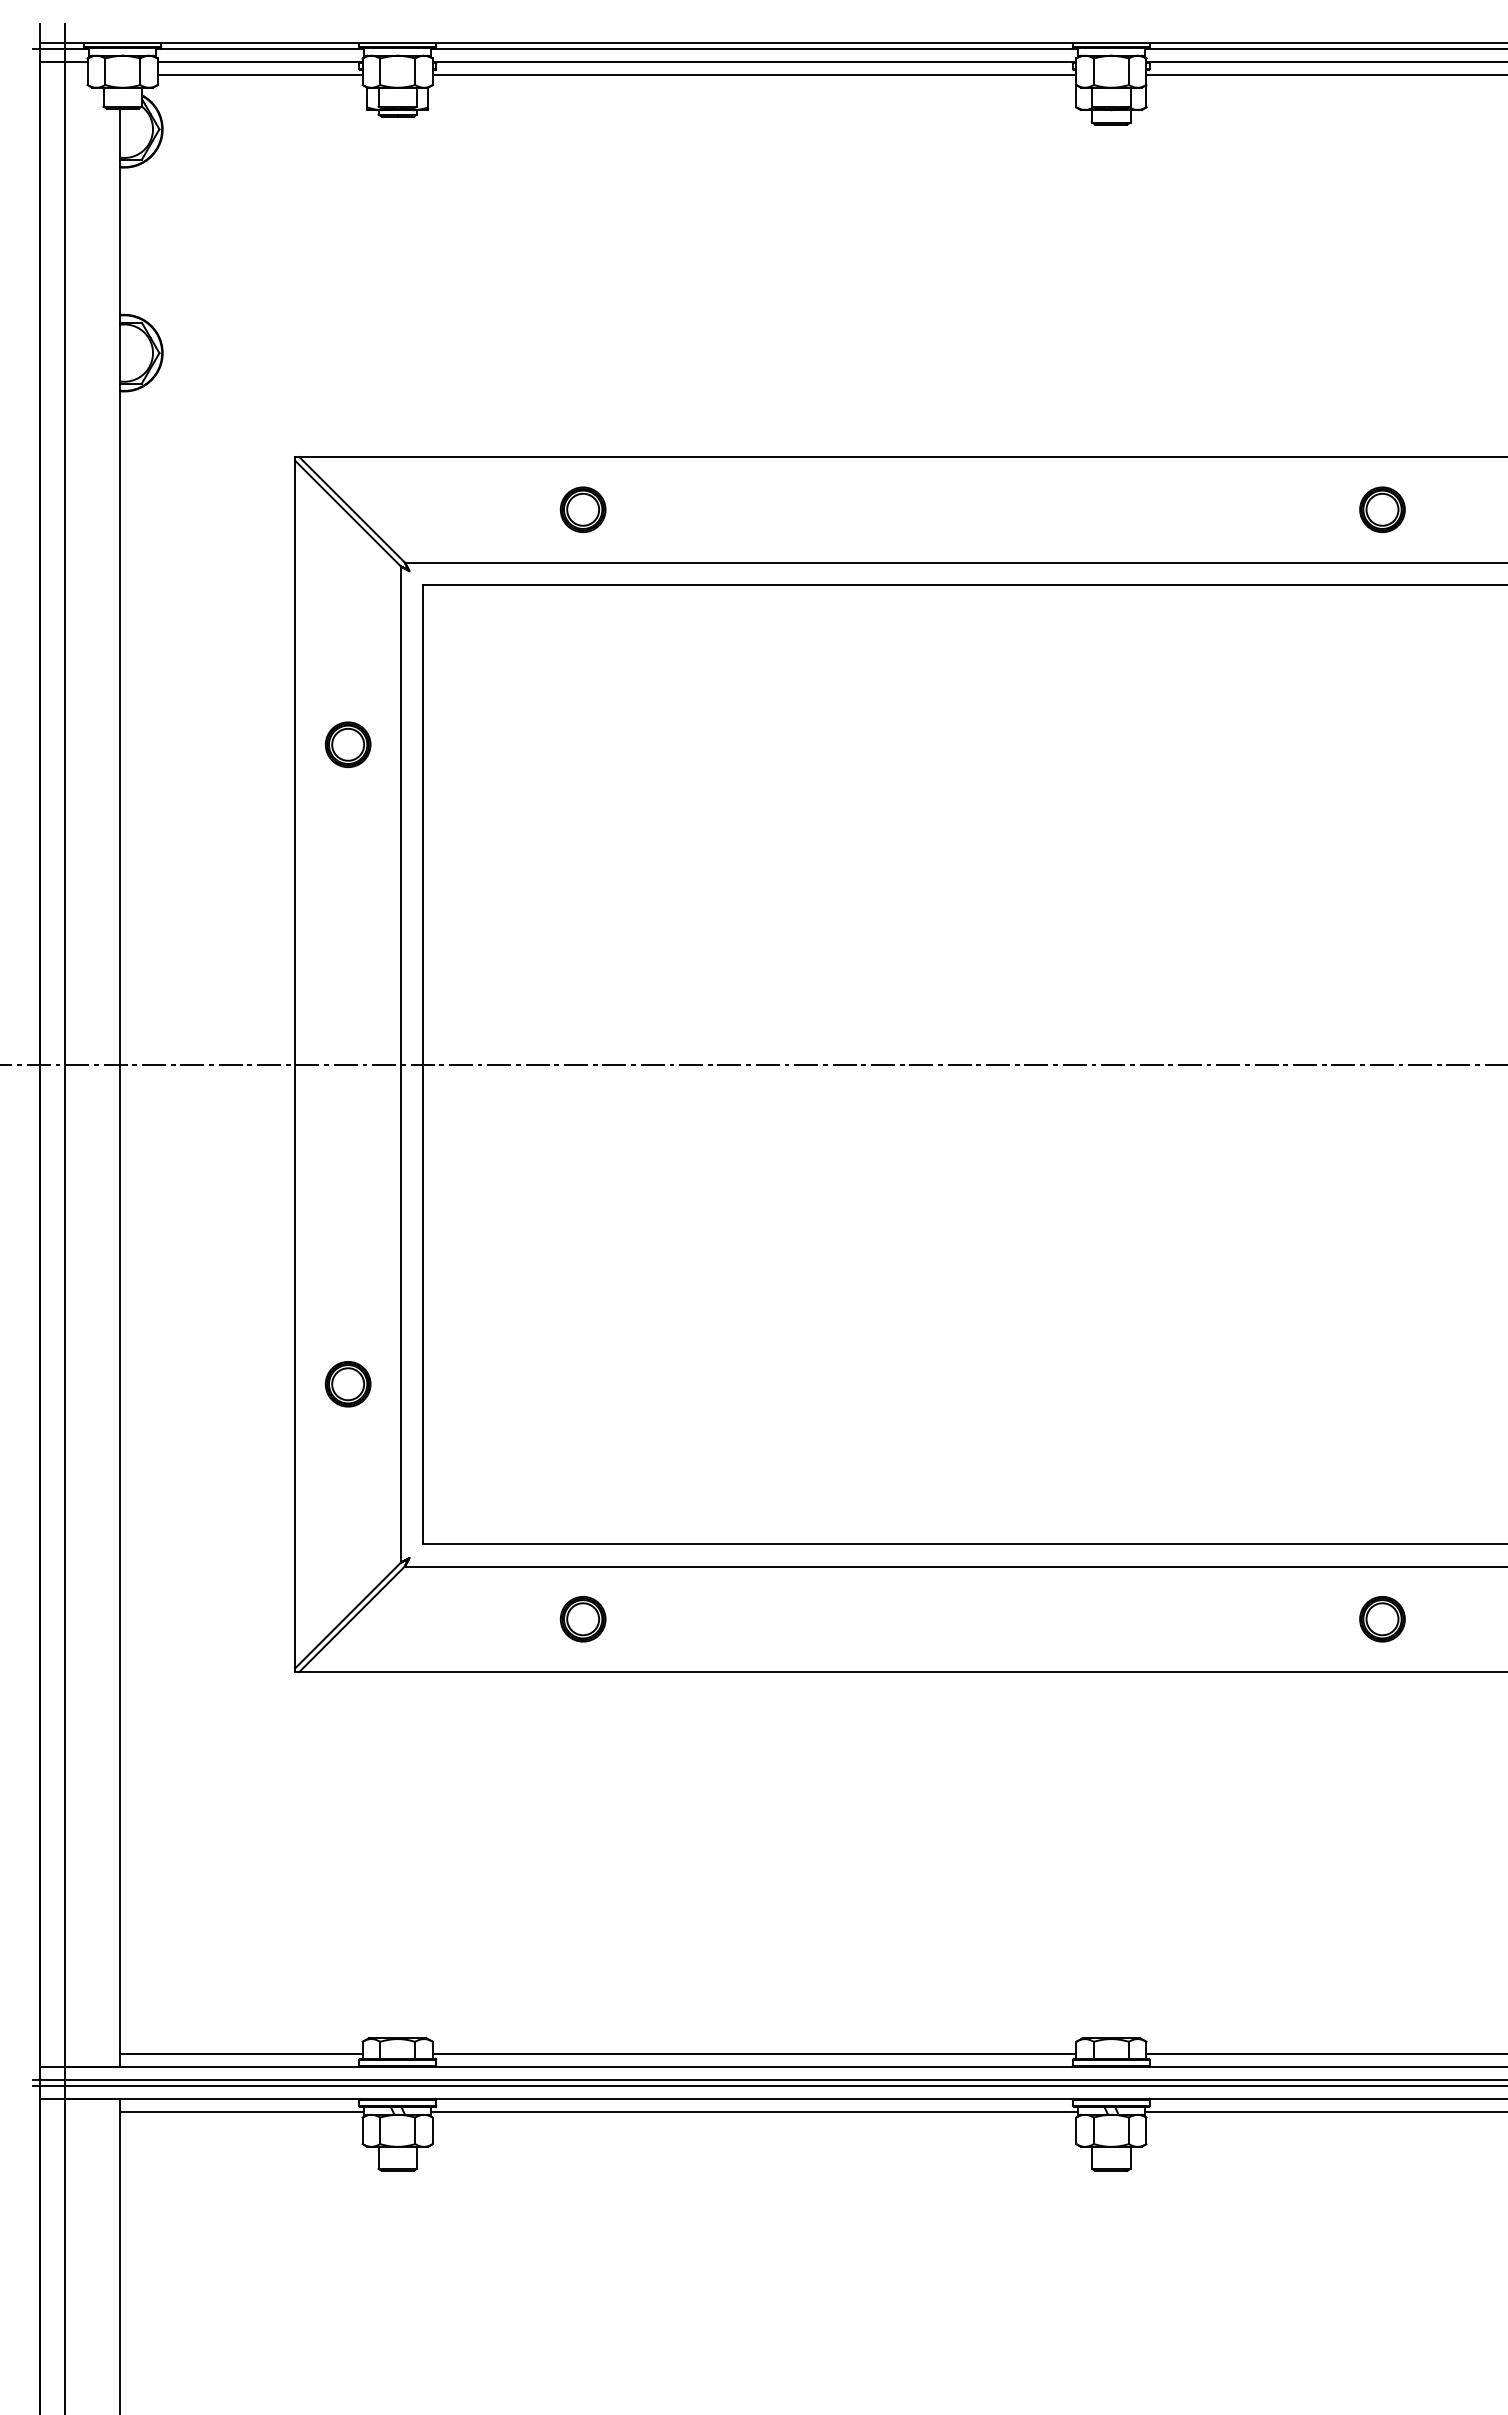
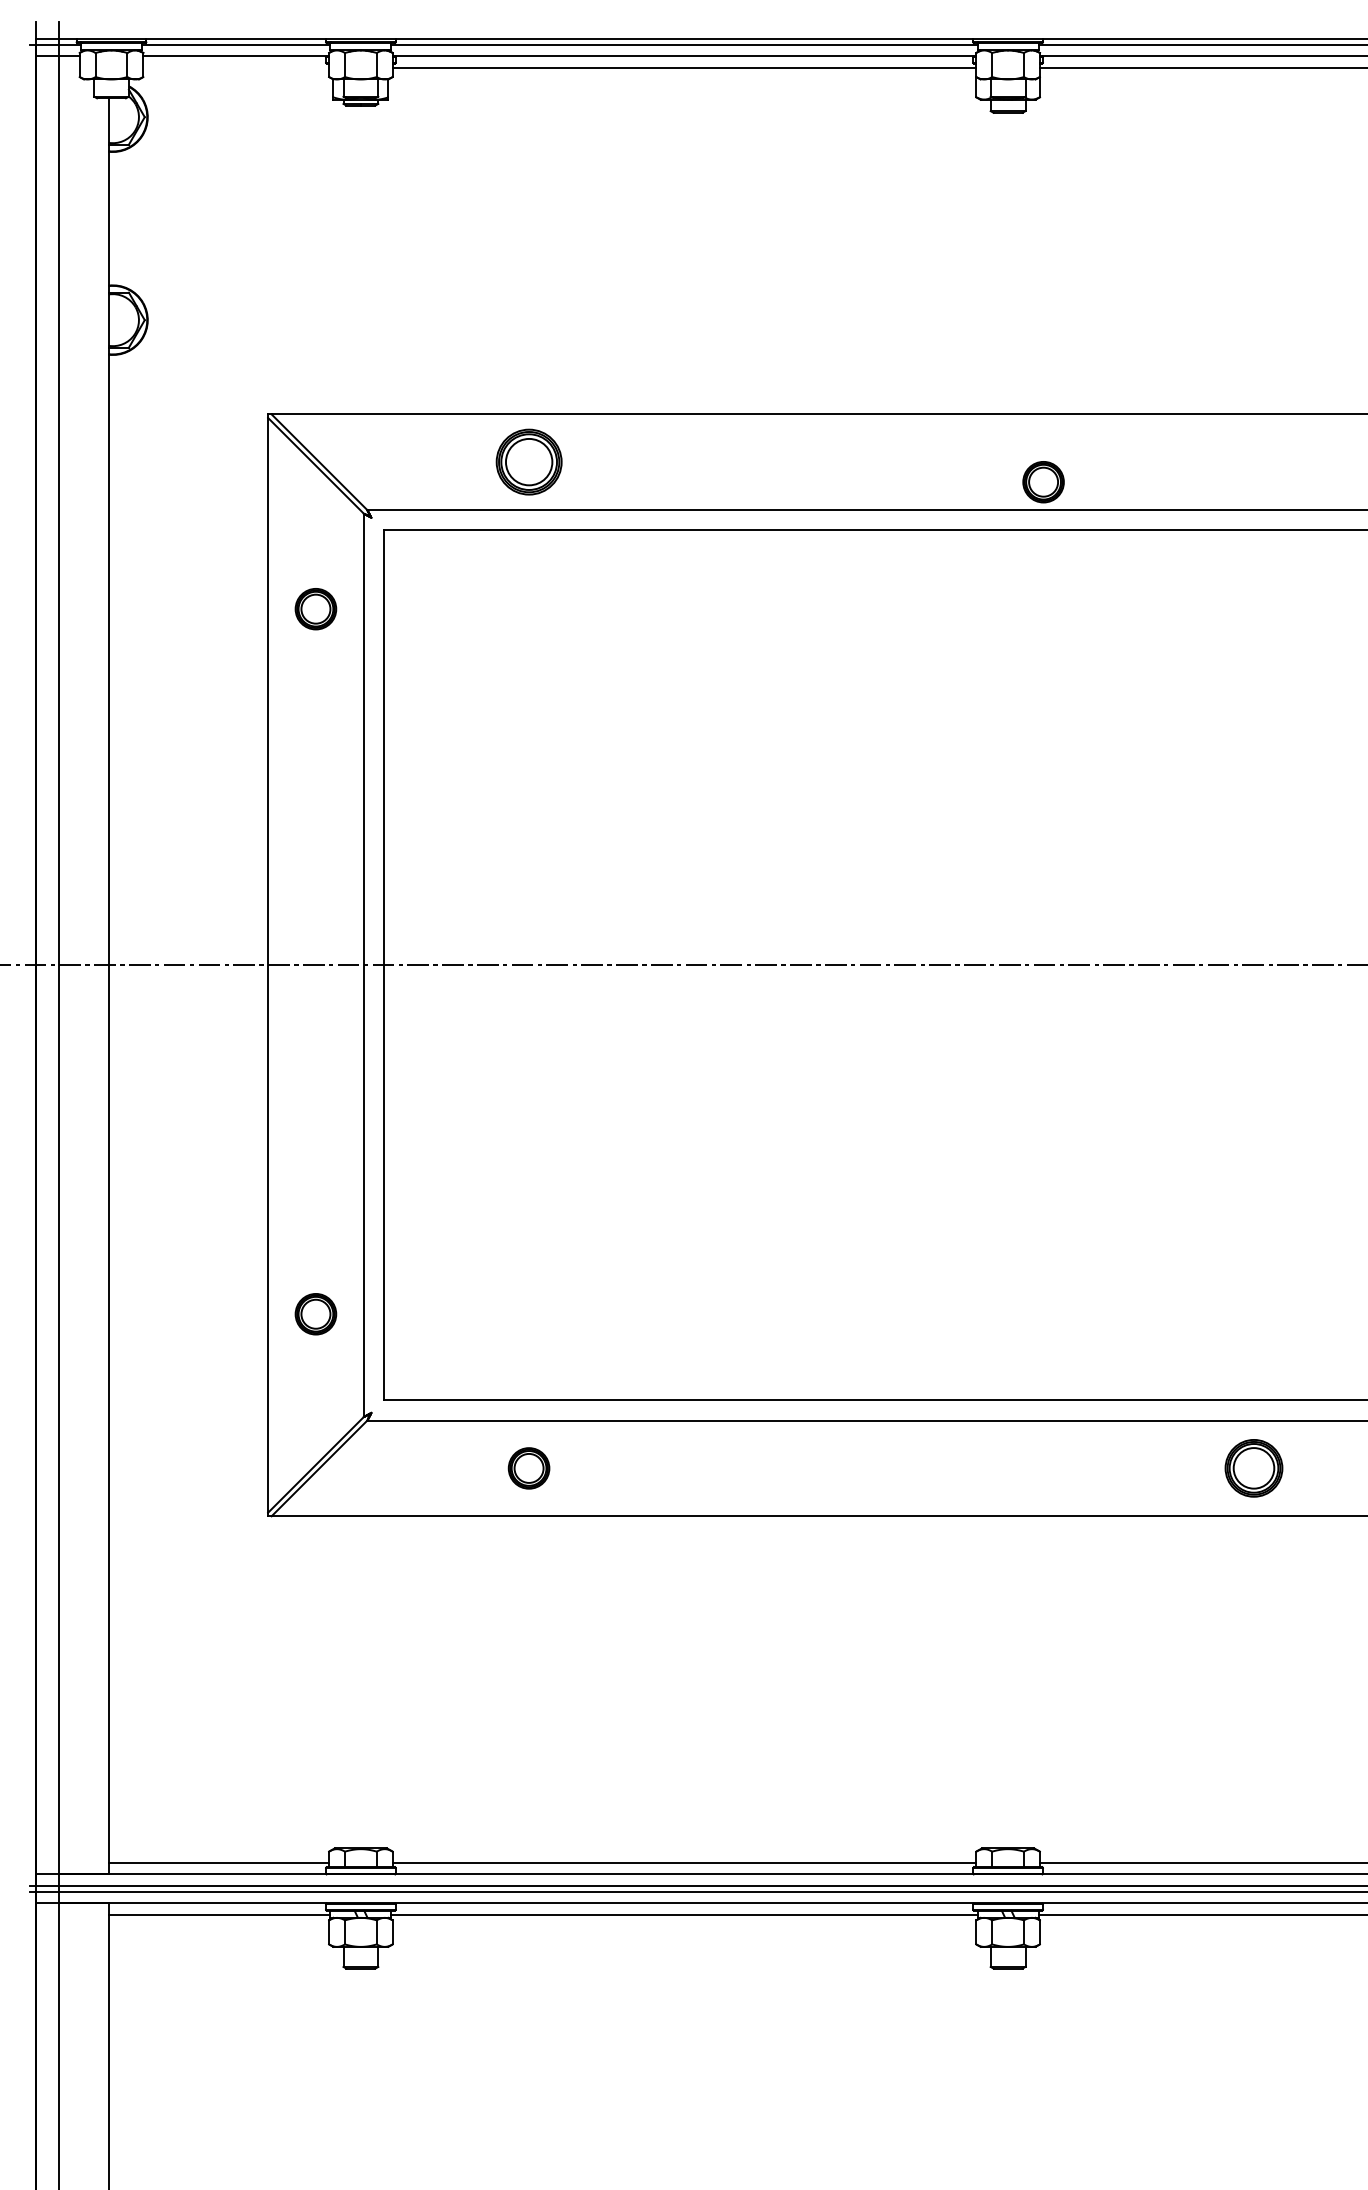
line: (259, 74) -> (235, 67), removed
part: (582, 509) -> (528, 461), size x1.6
part: (1382, 509) -> (1043, 481), moved
part: (347, 744) -> (315, 608), moved
part: (347, 1384) -> (315, 1314), moved
part: (1382, 1619) -> (1253, 1468), size x1.4

